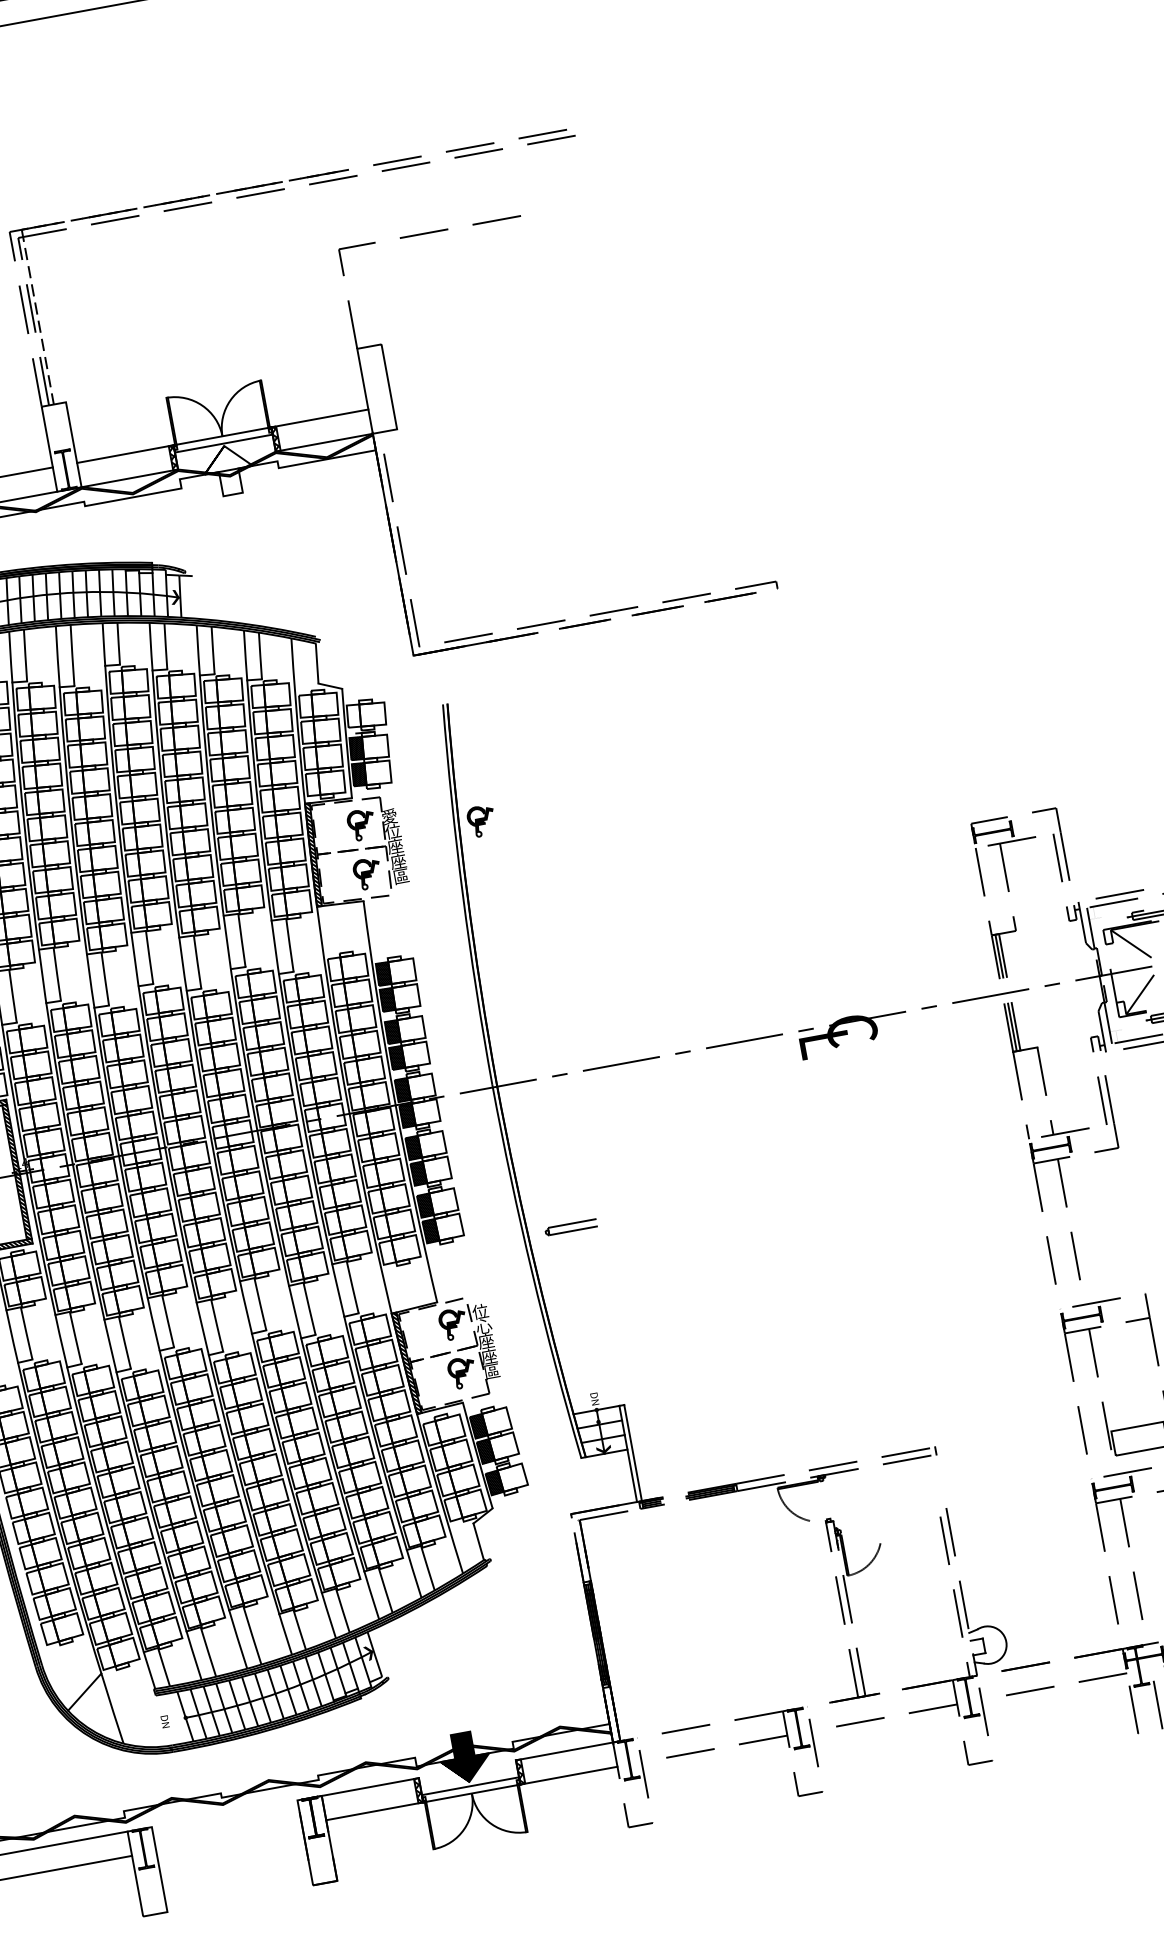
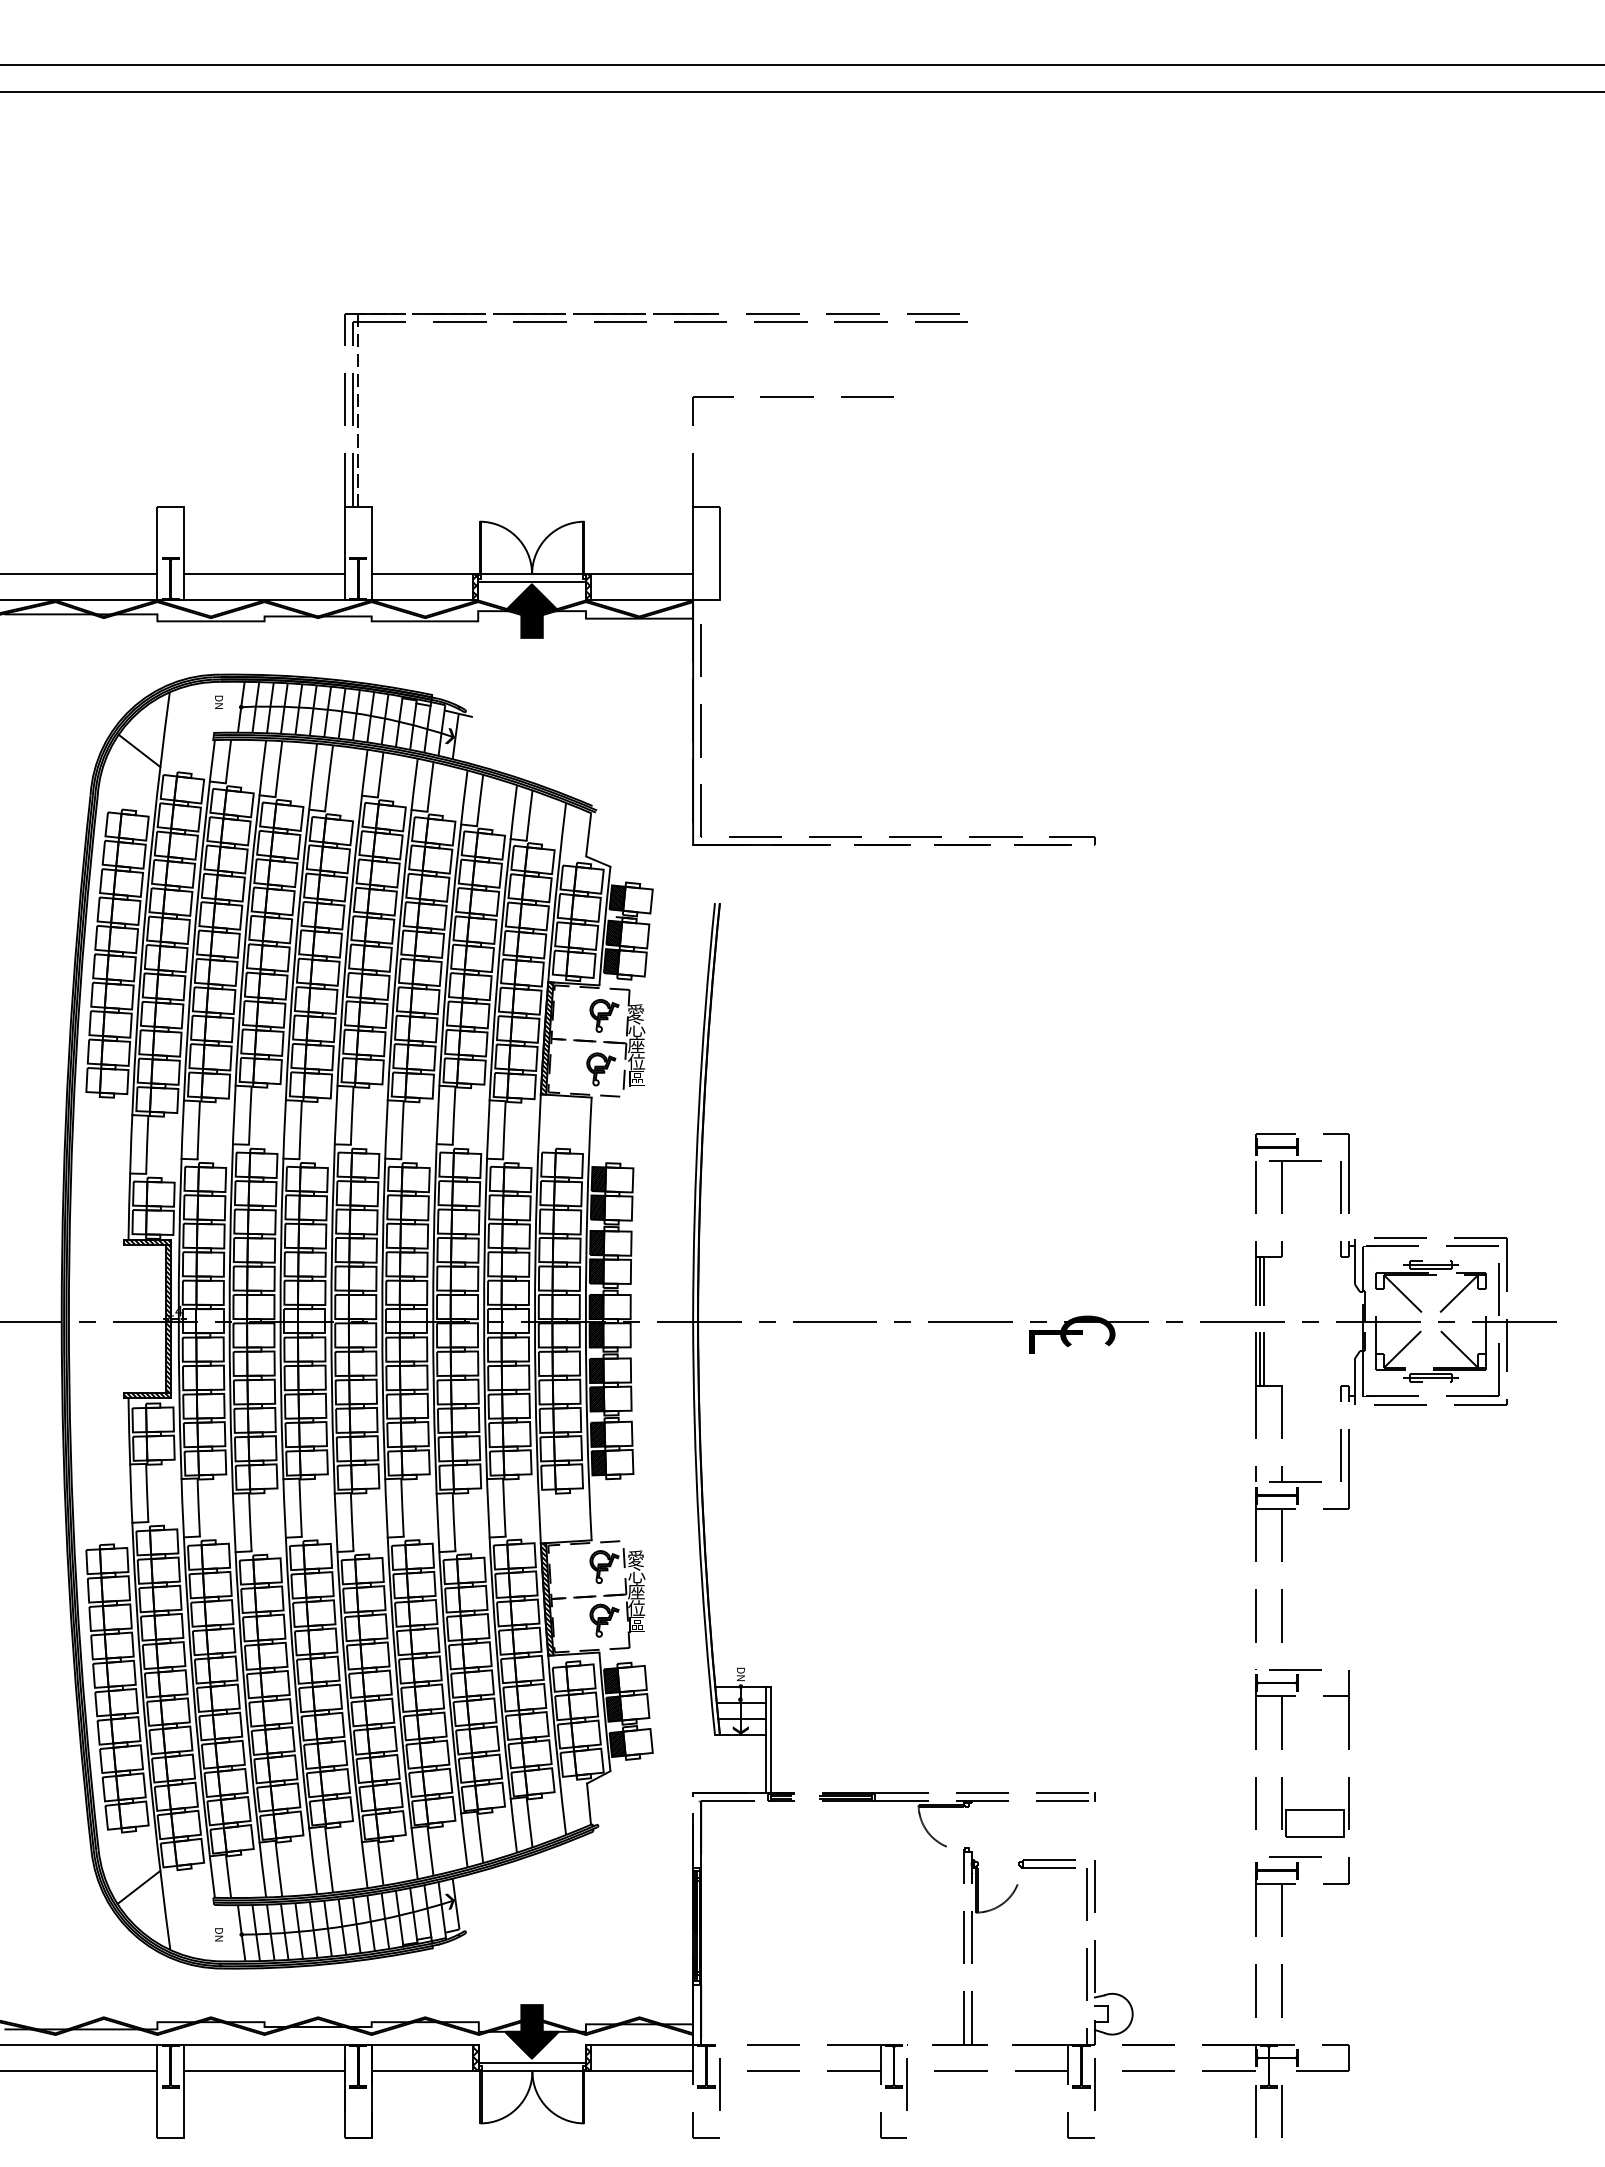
fill: (228, 469) -> (531, 610), added
hatch: (353, 715) -> (617, 897), added
part: (481, 821) -> (733, 1035), removed
text: (392, 831) -> (636, 1028), 位 -> 心
text: (398, 861) -> (636, 1061), 座 -> 位
part: (570, 1227) -> (1046, 1863), moved
text: (479, 1311) -> (635, 1558), 位 -> 愛
text: (489, 1356) -> (636, 1608), 座 -> 位
line: (224, 1813) -> (264, 2044), added
line: (229, 1838) -> (264, 2071), added

